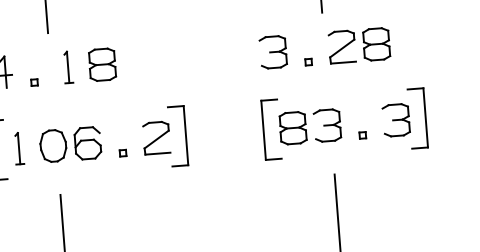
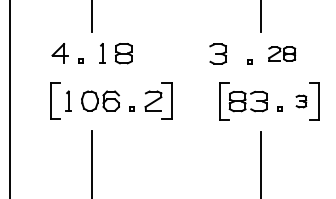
part: (358, 44) -> (281, 53), size x0.7
part: (272, 51) -> (217, 53), moved
part: (396, 120) -> (301, 101), size x0.6

